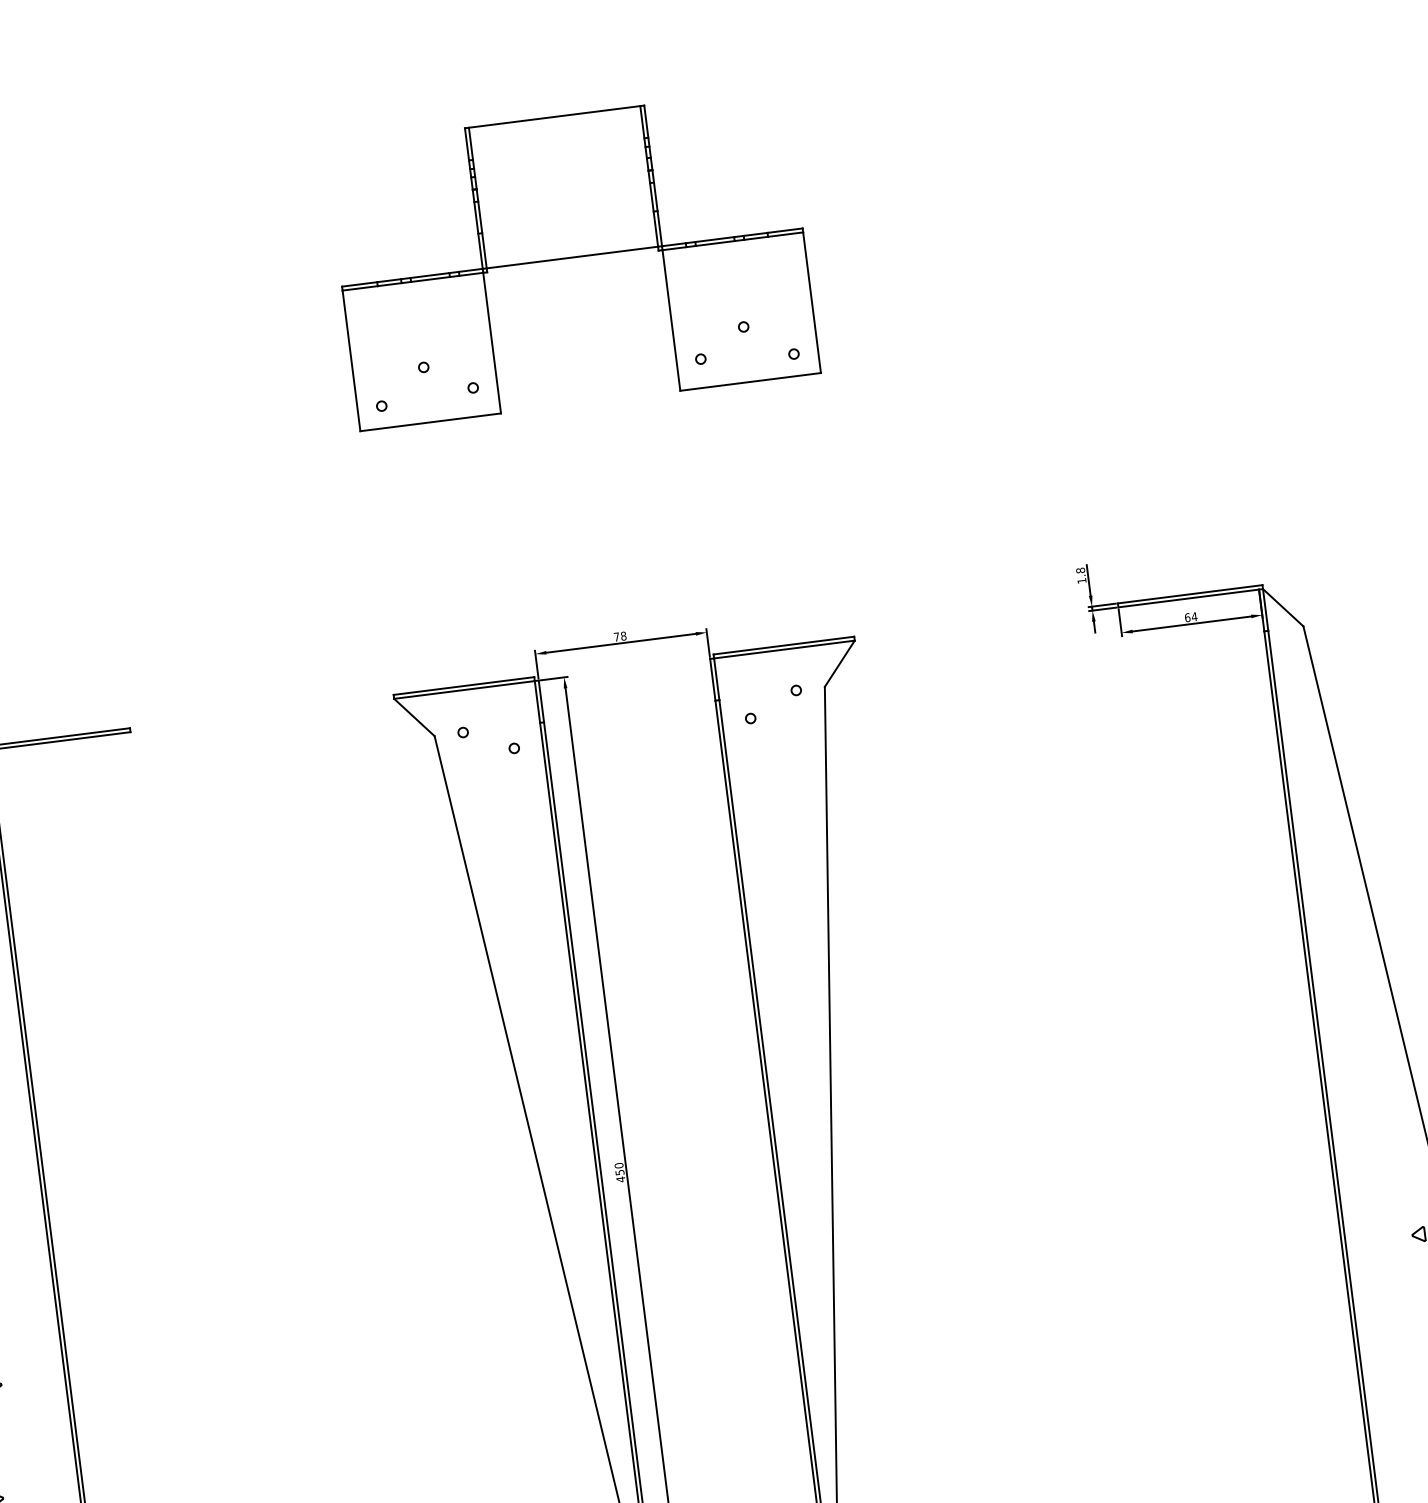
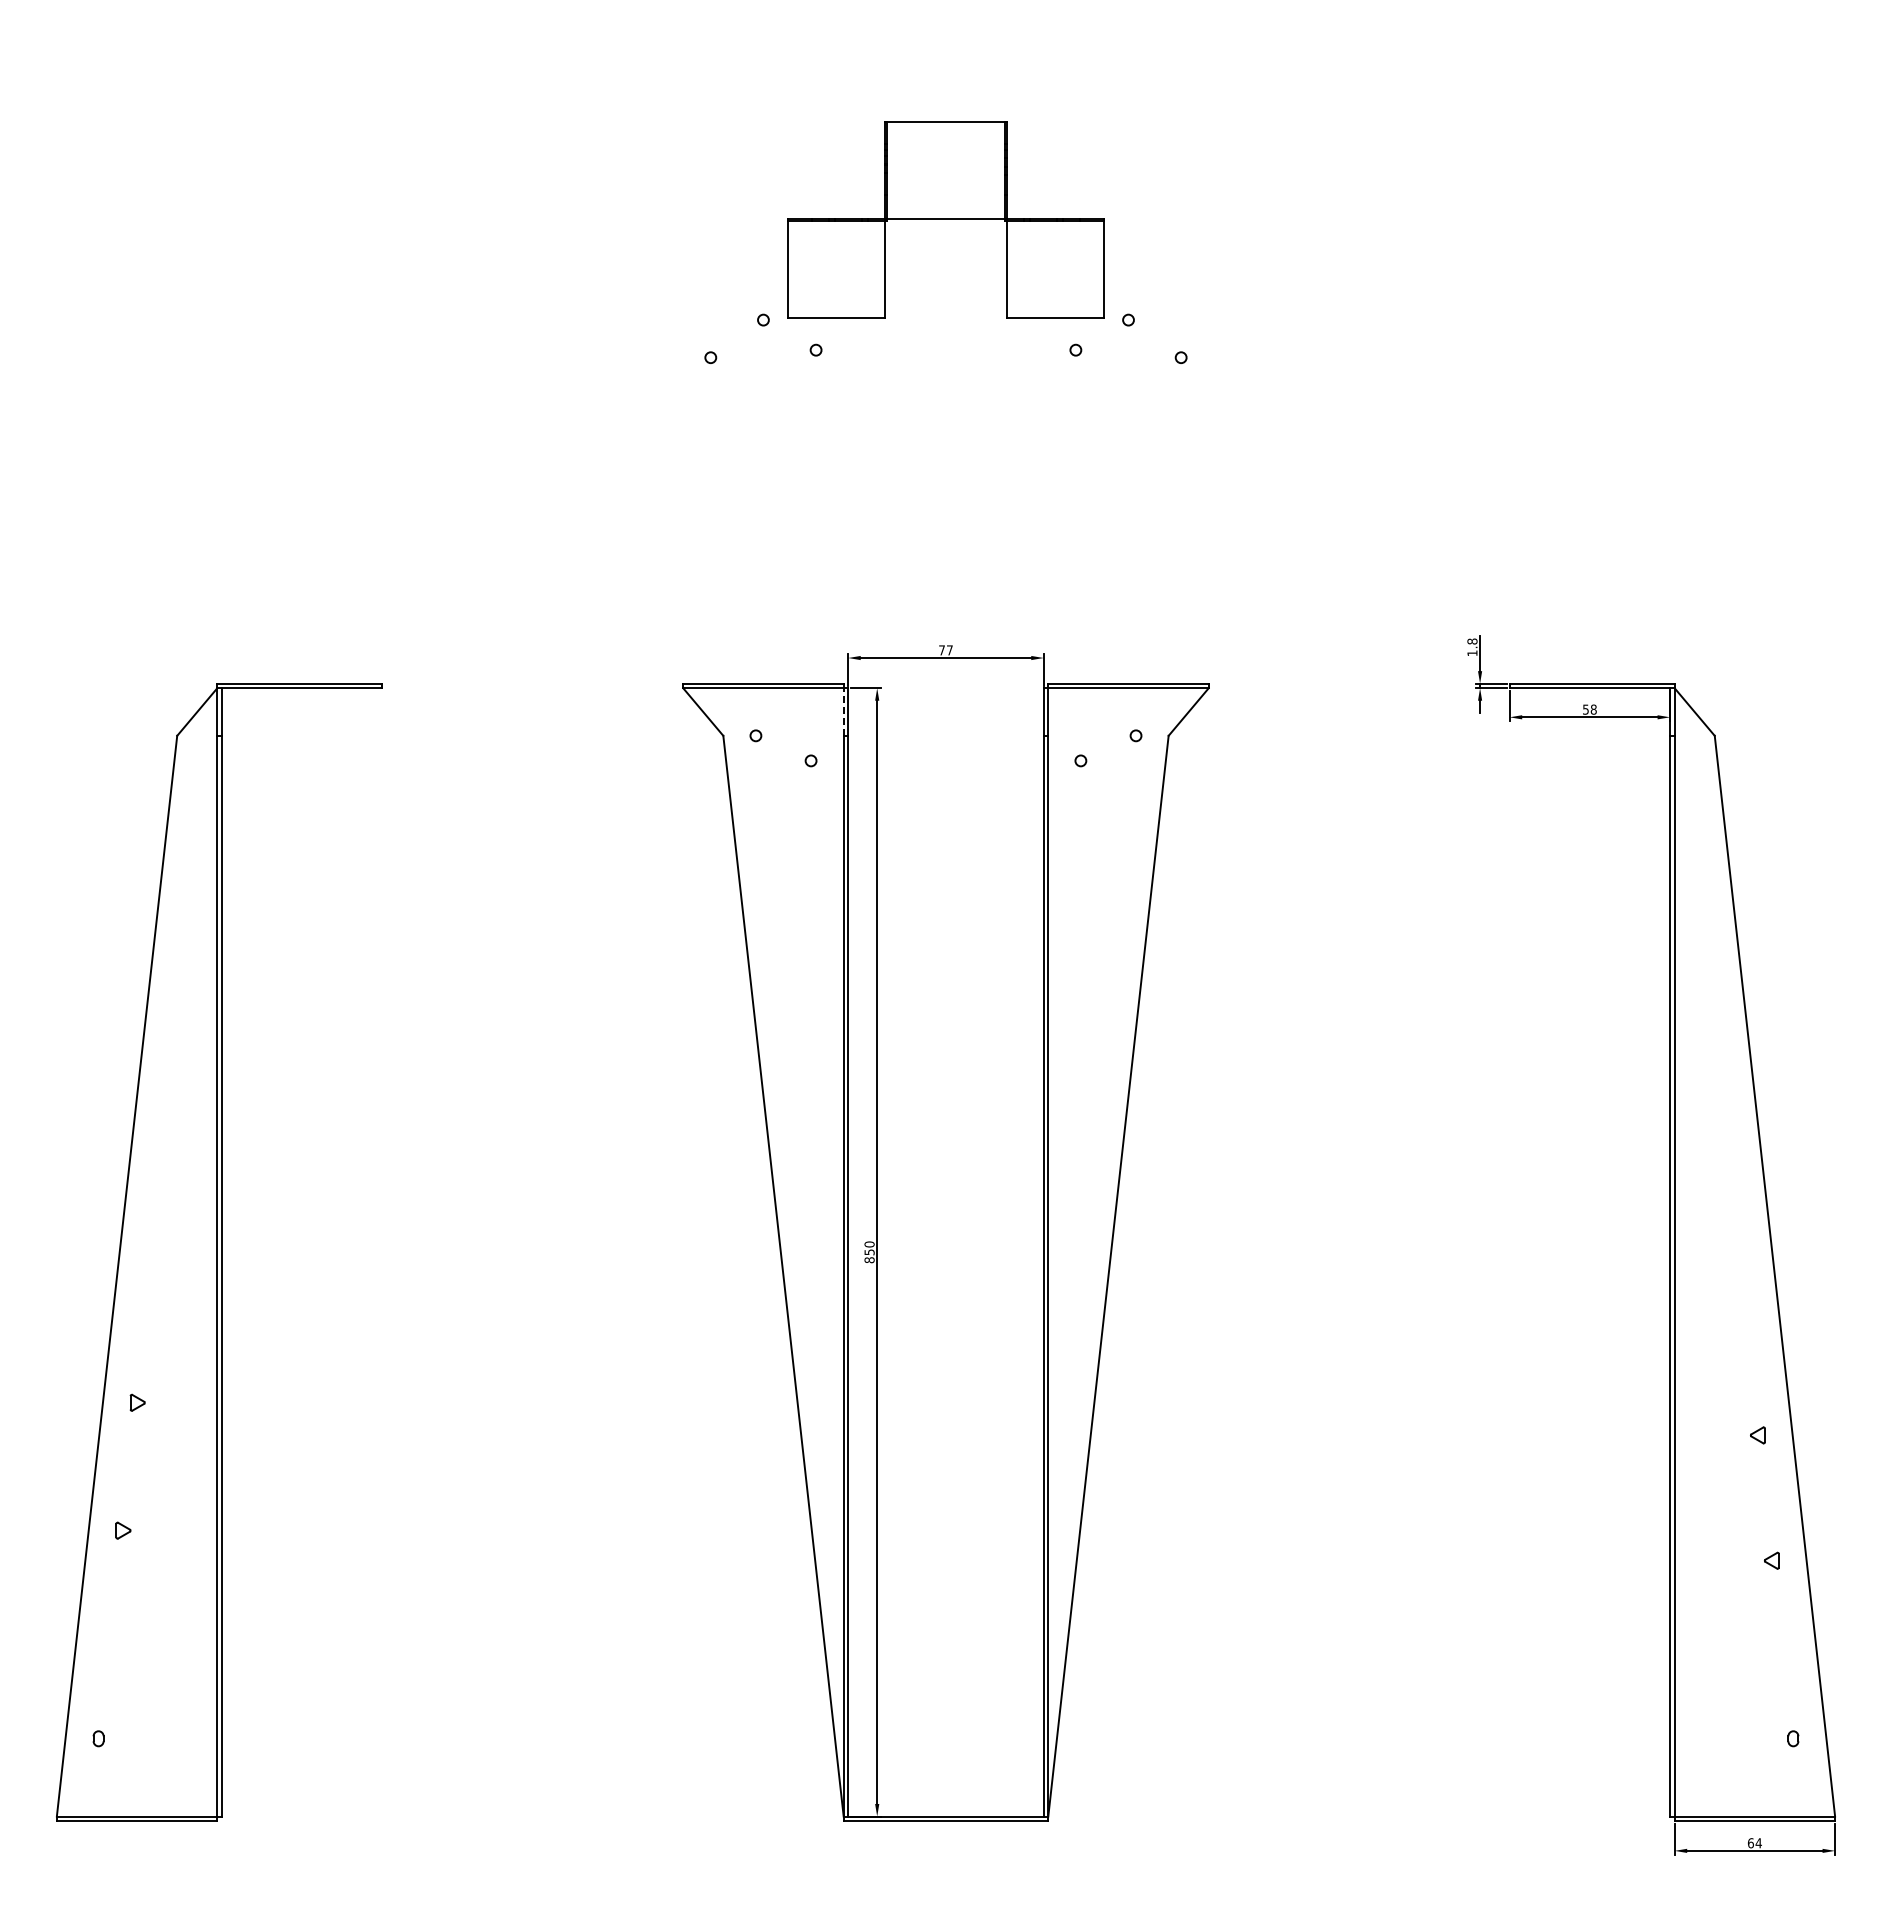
part: (572, 259) -> (945, 219), size x0.6
text: (1190, 617) -> (1589, 709), 64 -> 58
text: (623, 636) -> (949, 650), 78 -> 77
line: (537, 702) -> (843, 712), solid -> dashed
text: (620, 1179) -> (869, 1260), 450 -> 850

